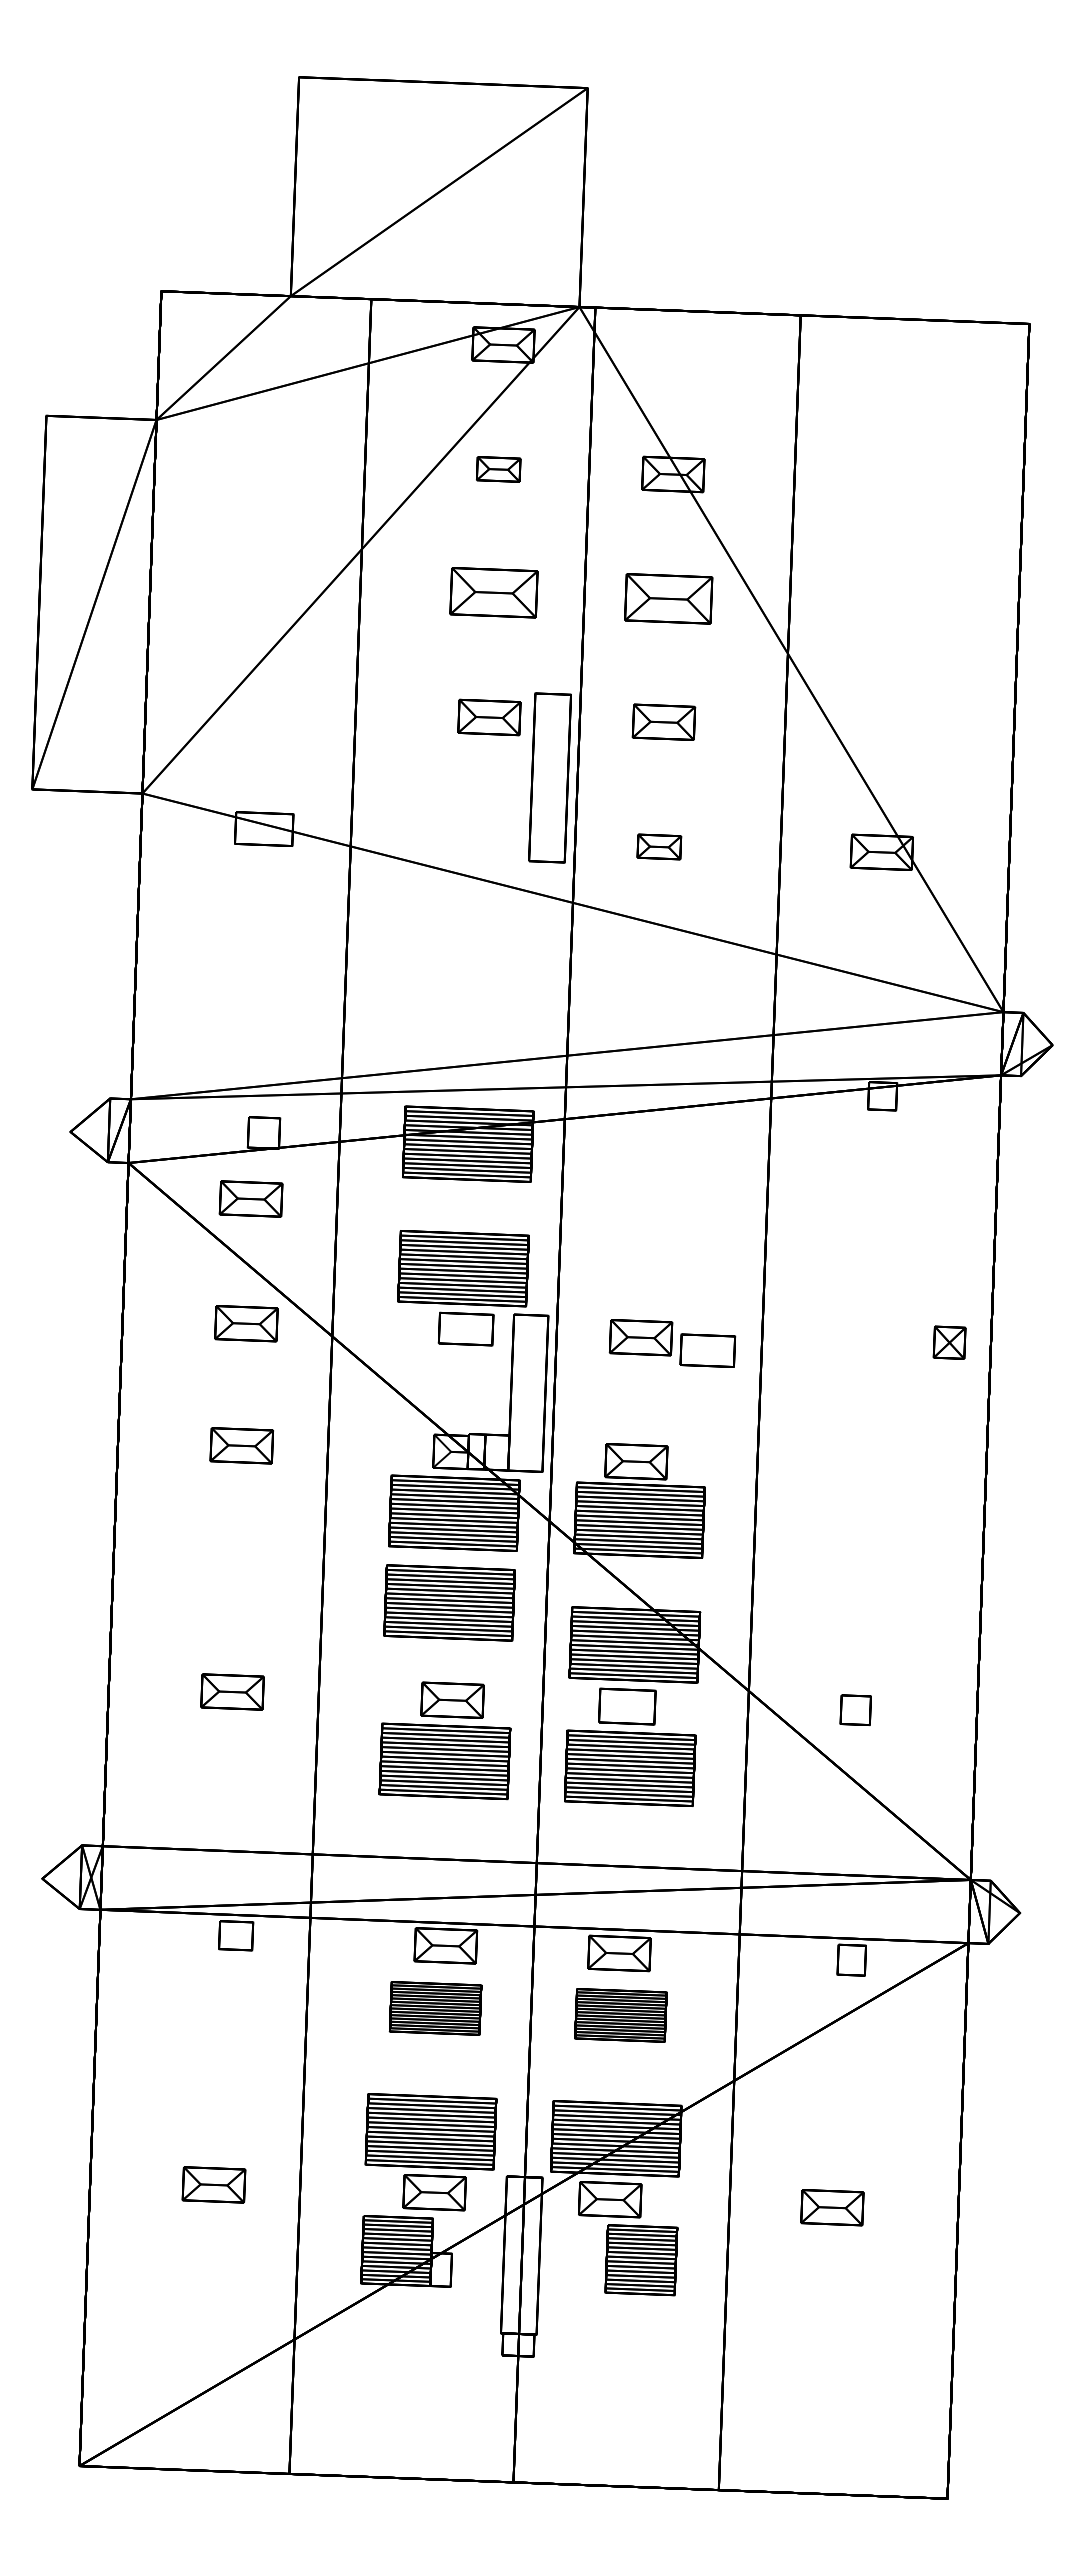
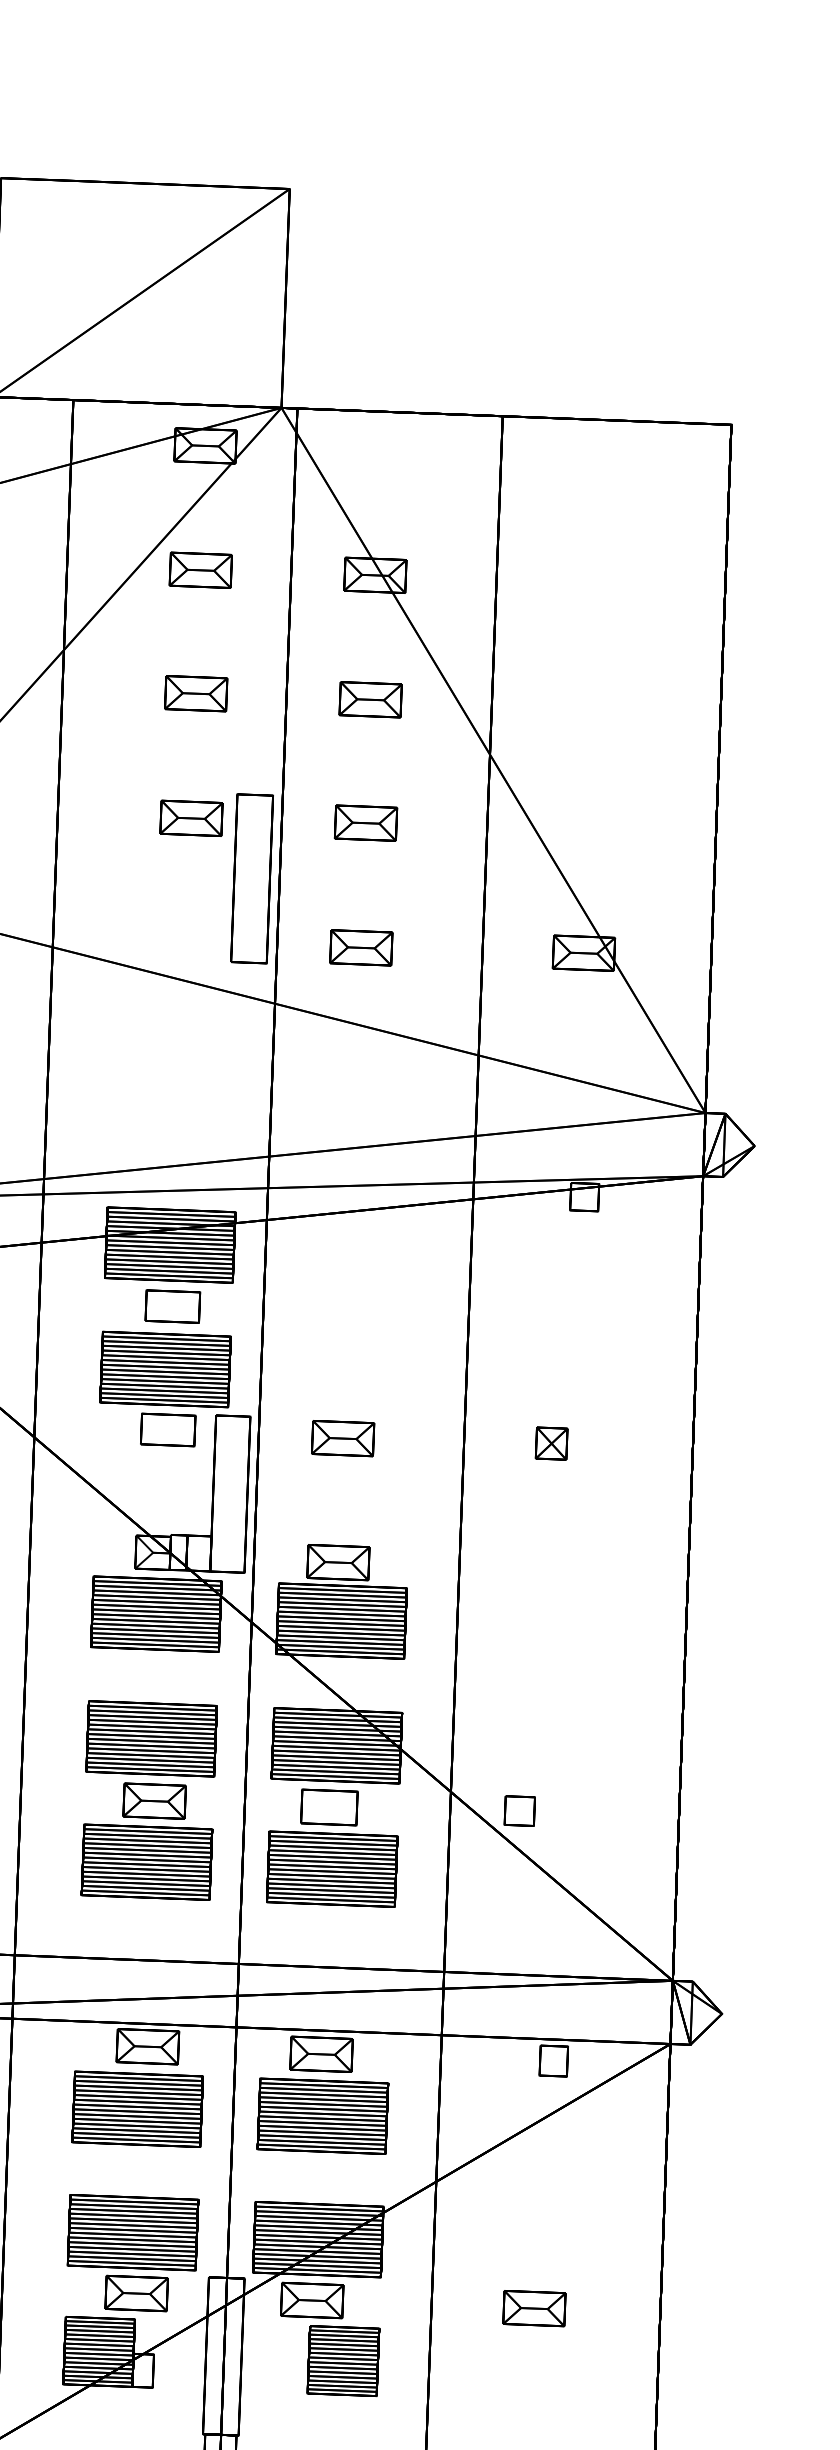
part: (498, 469) -> (200, 570), size x1.43
part: (494, 592) -> (196, 693), size x0.71
part: (668, 598) -> (370, 699), size x0.71
part: (659, 846) -> (361, 947), size x1.43
part: (949, 1342) -> (551, 1443), moved
part: (707, 1350) -> (172, 1306), moved
part: (449, 1602) -> (151, 1738), moved
part: (855, 1709) -> (519, 1810), moved
part: (435, 2008) -> (137, 2109), size x1.43
part: (620, 2015) -> (322, 2116), size x1.43

